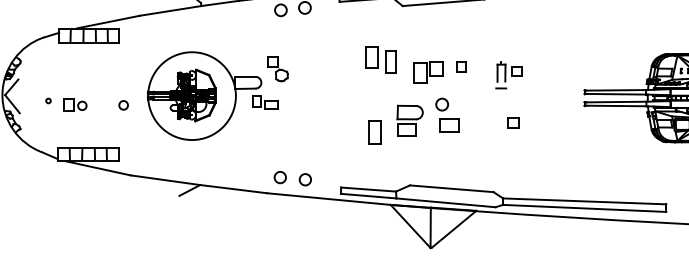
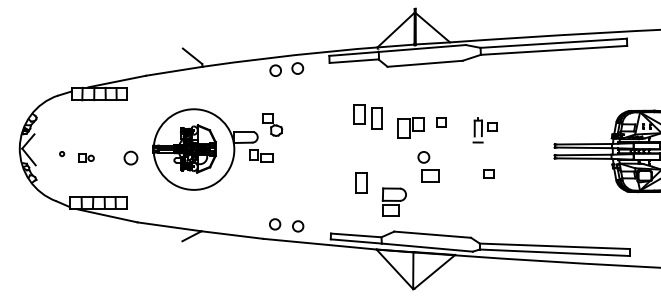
part: (75, 104) -> (86, 157), size x0.7
circle: (124, 104) -> (131, 157), size x1.6
part: (409, 119) -> (393, 201), moved

